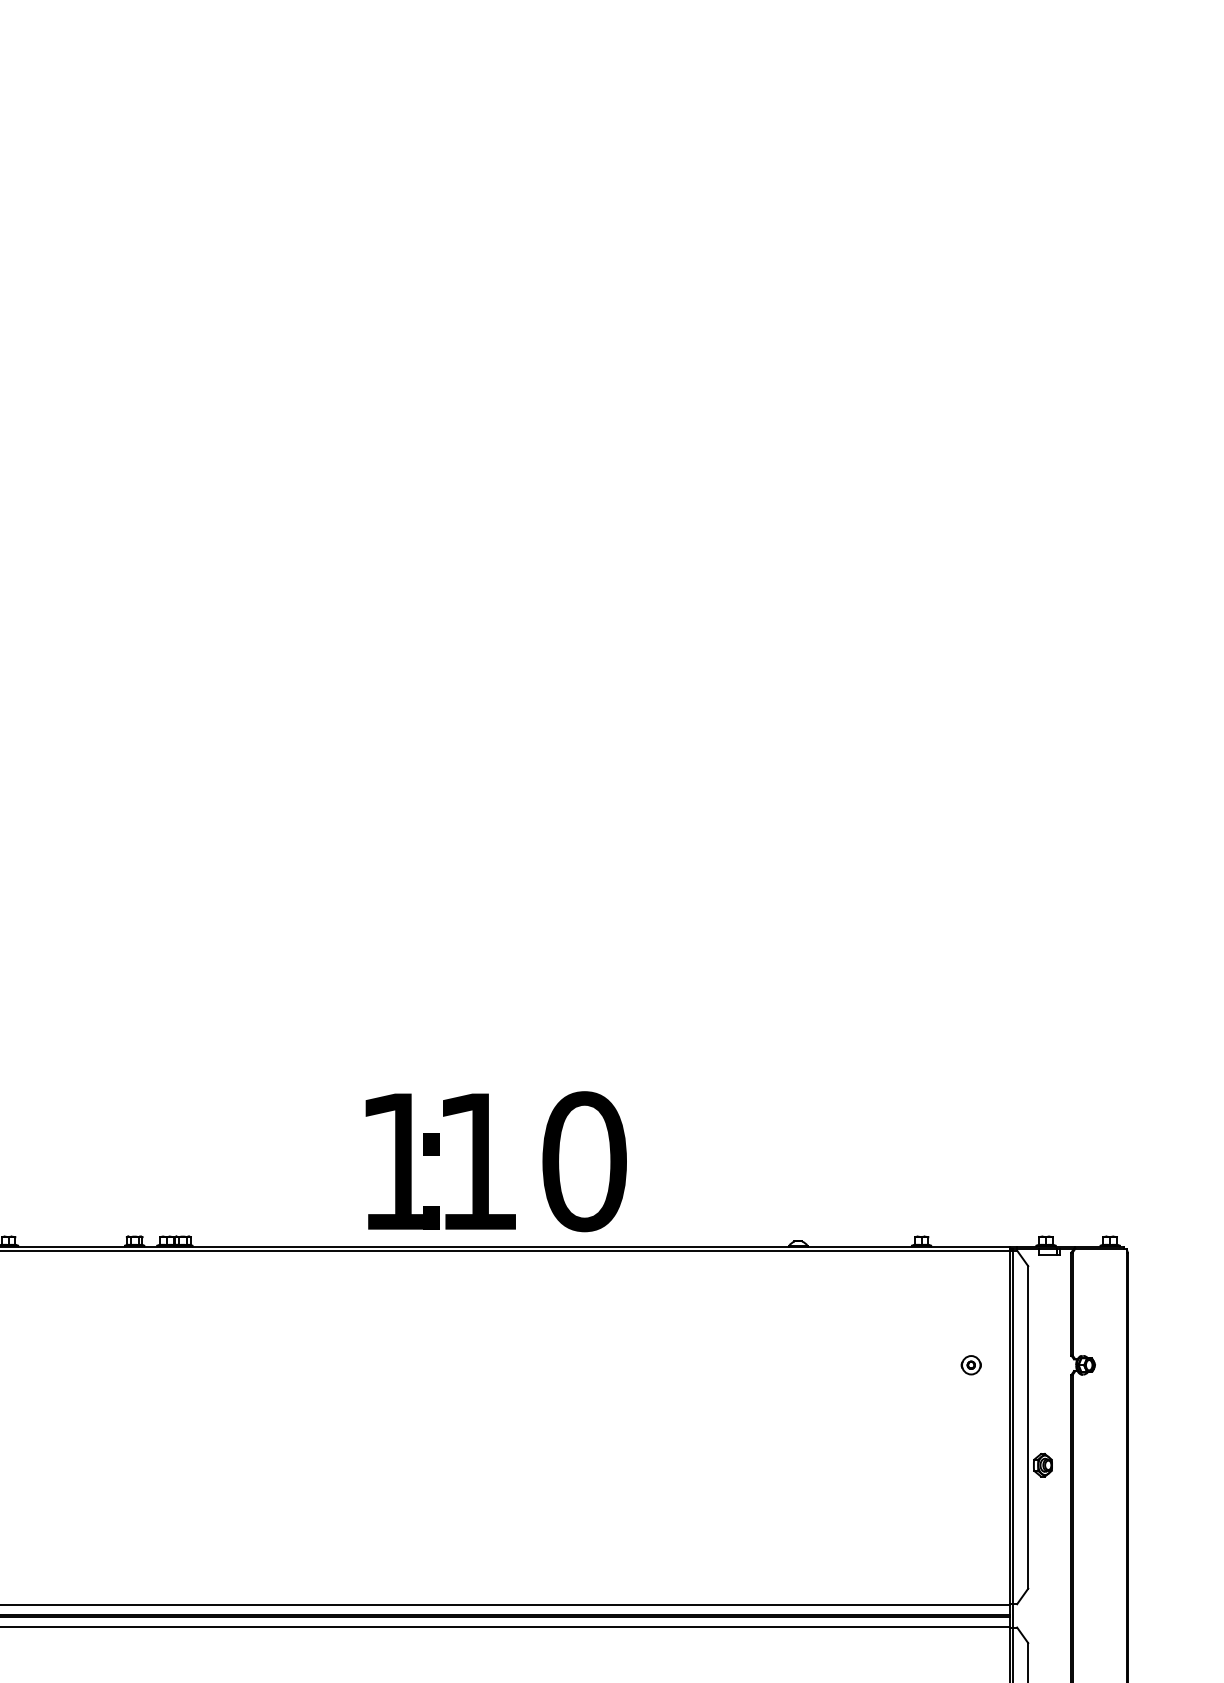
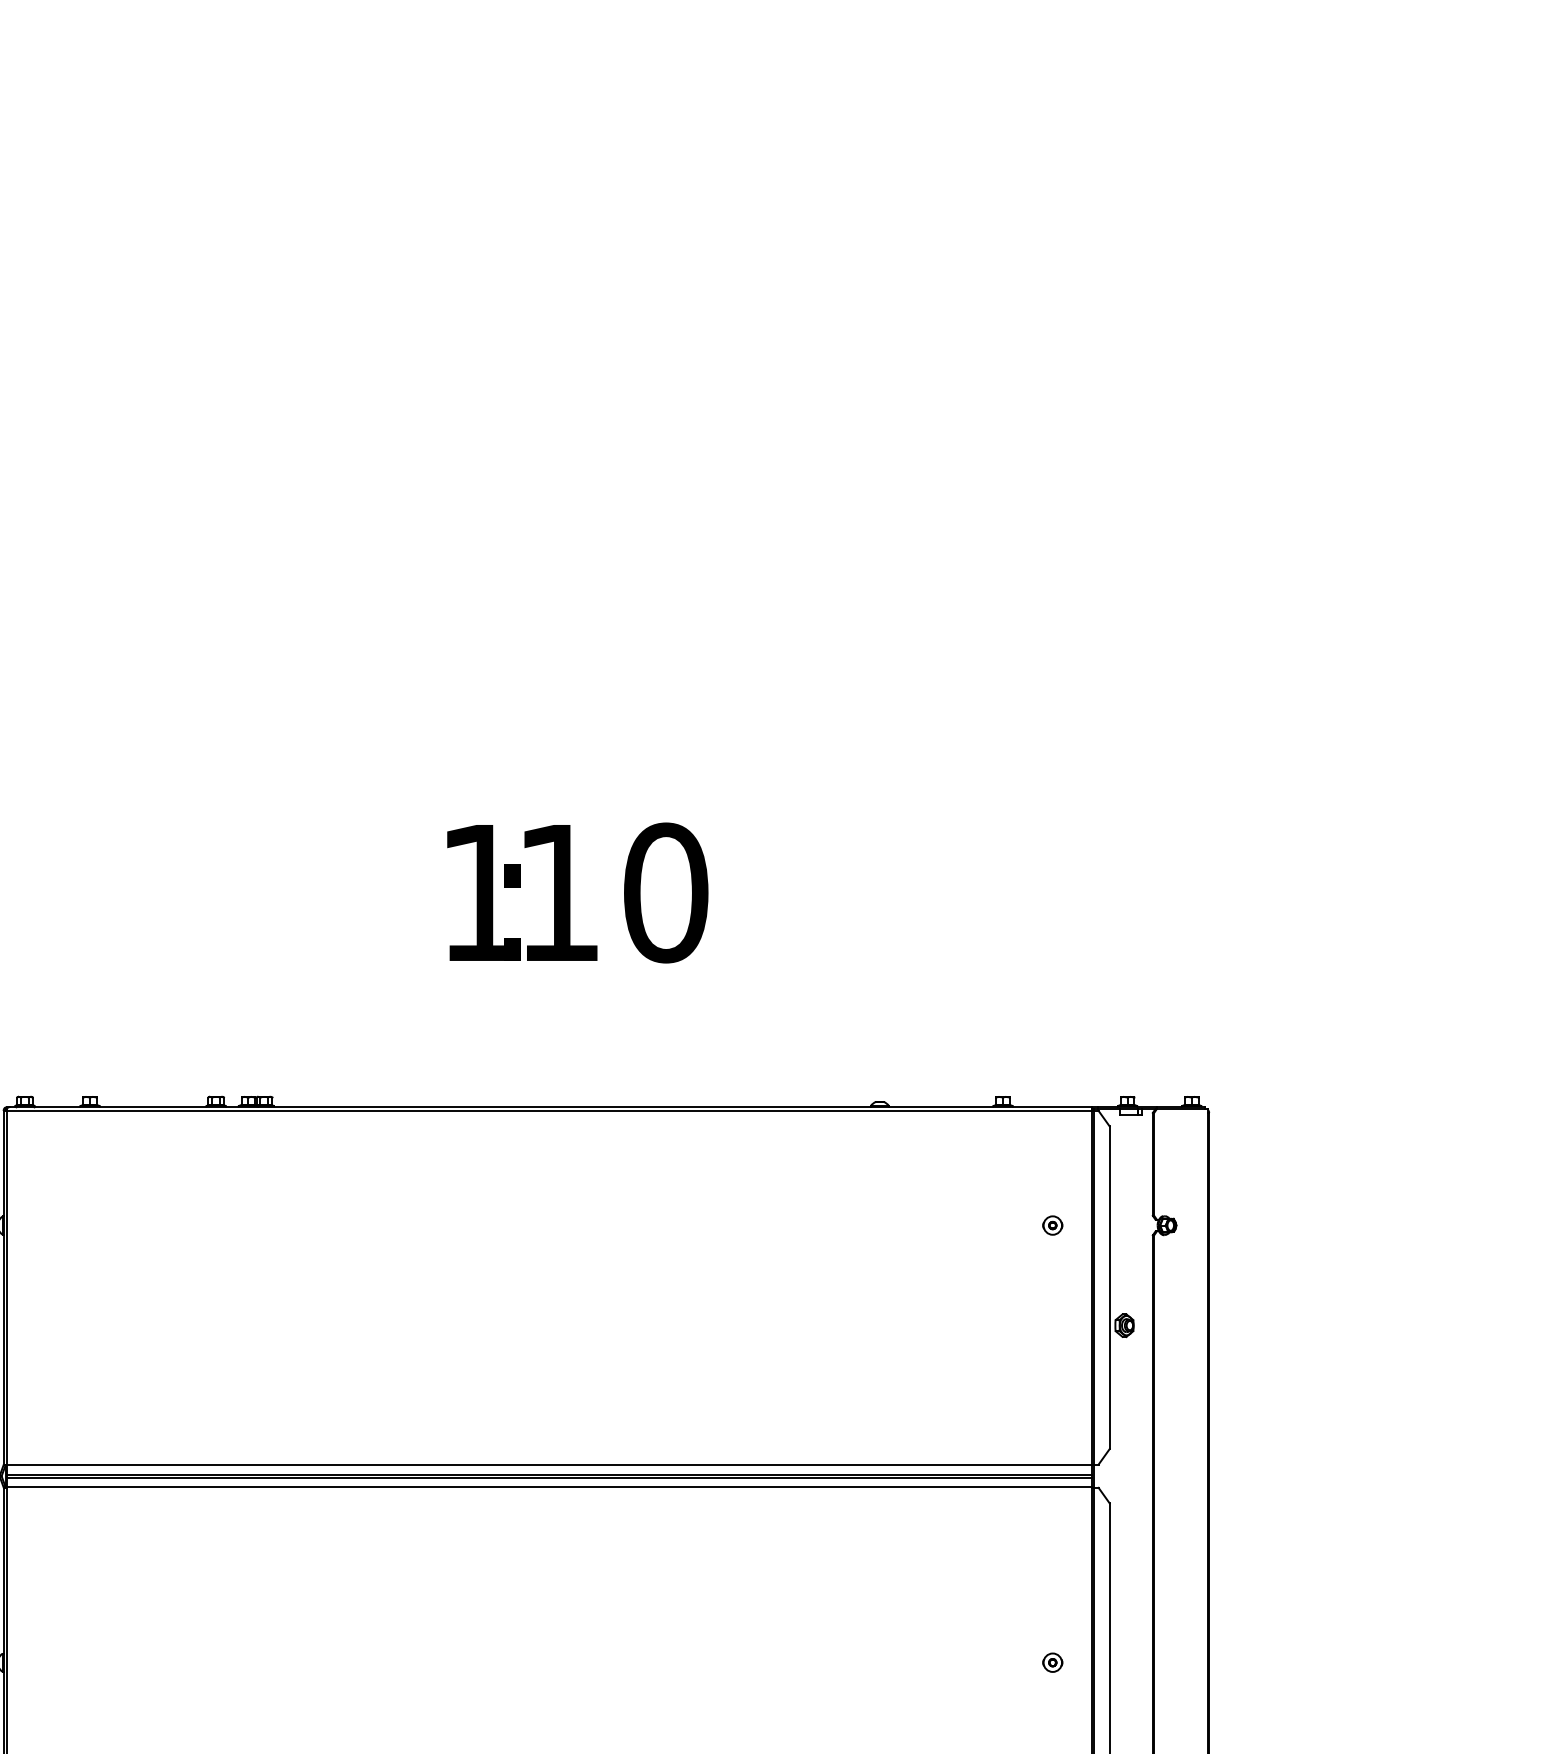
text: (495, 1161) -> (577, 892), moved

